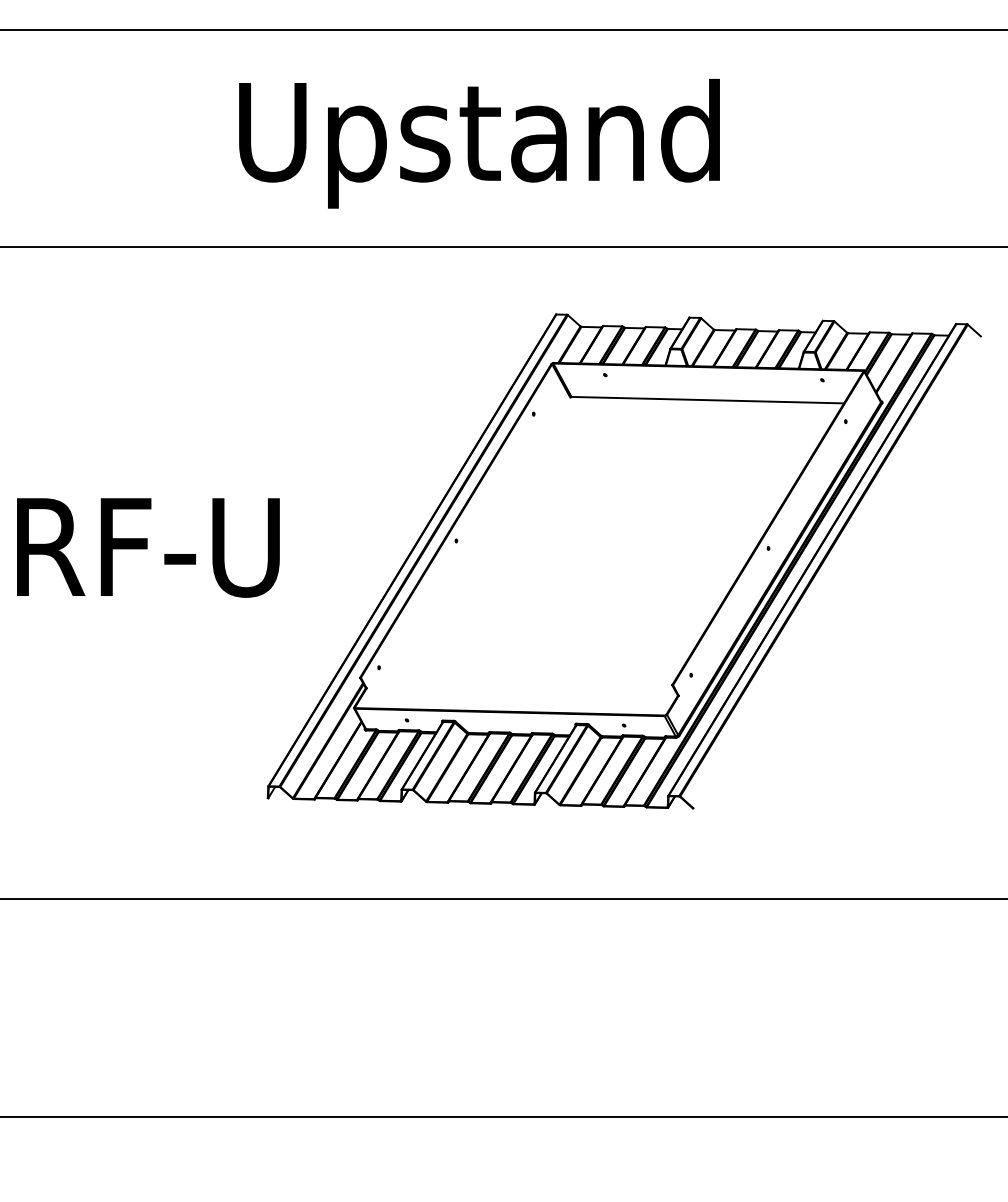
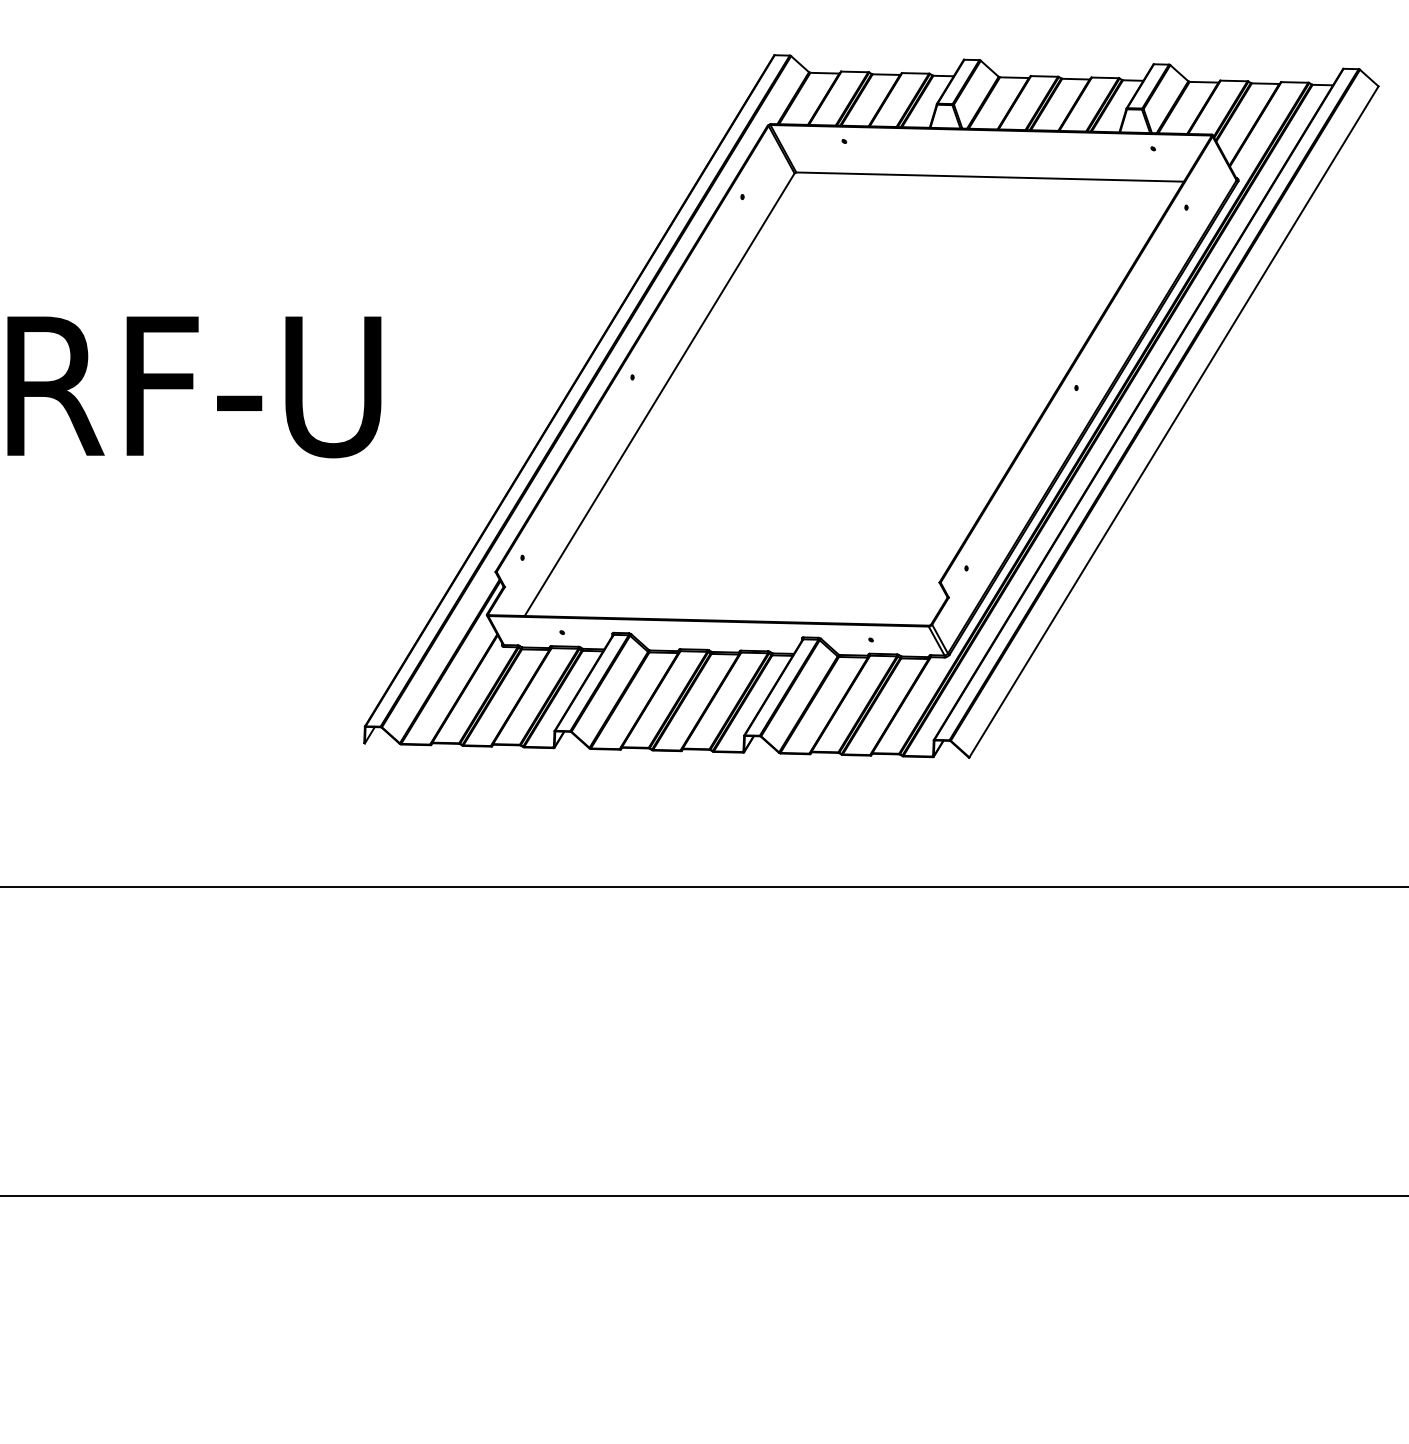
line: (475, 552) -> (659, 393), added
line: (836, 572) -> (1173, 422), added

